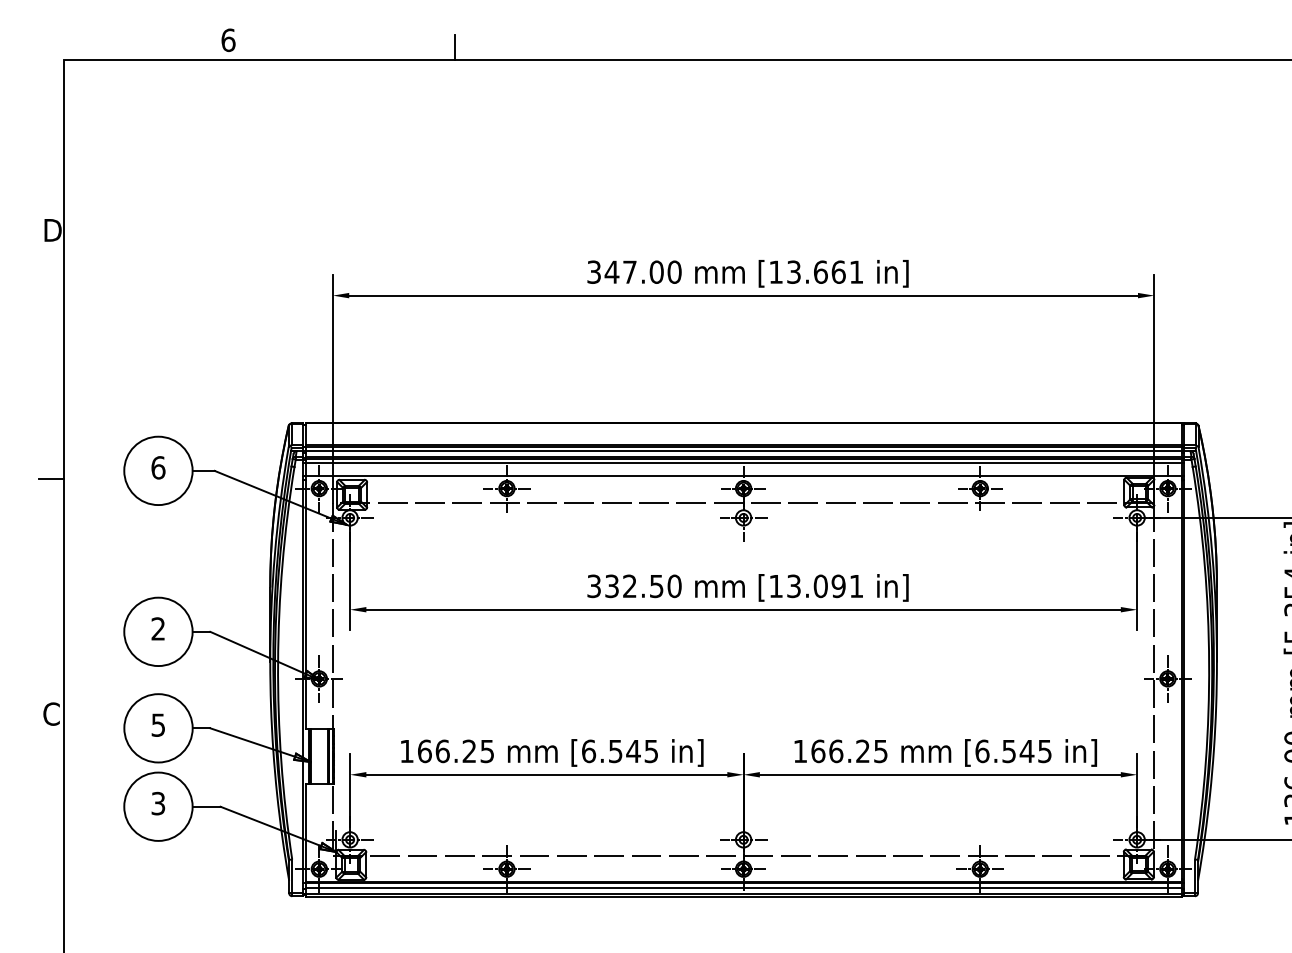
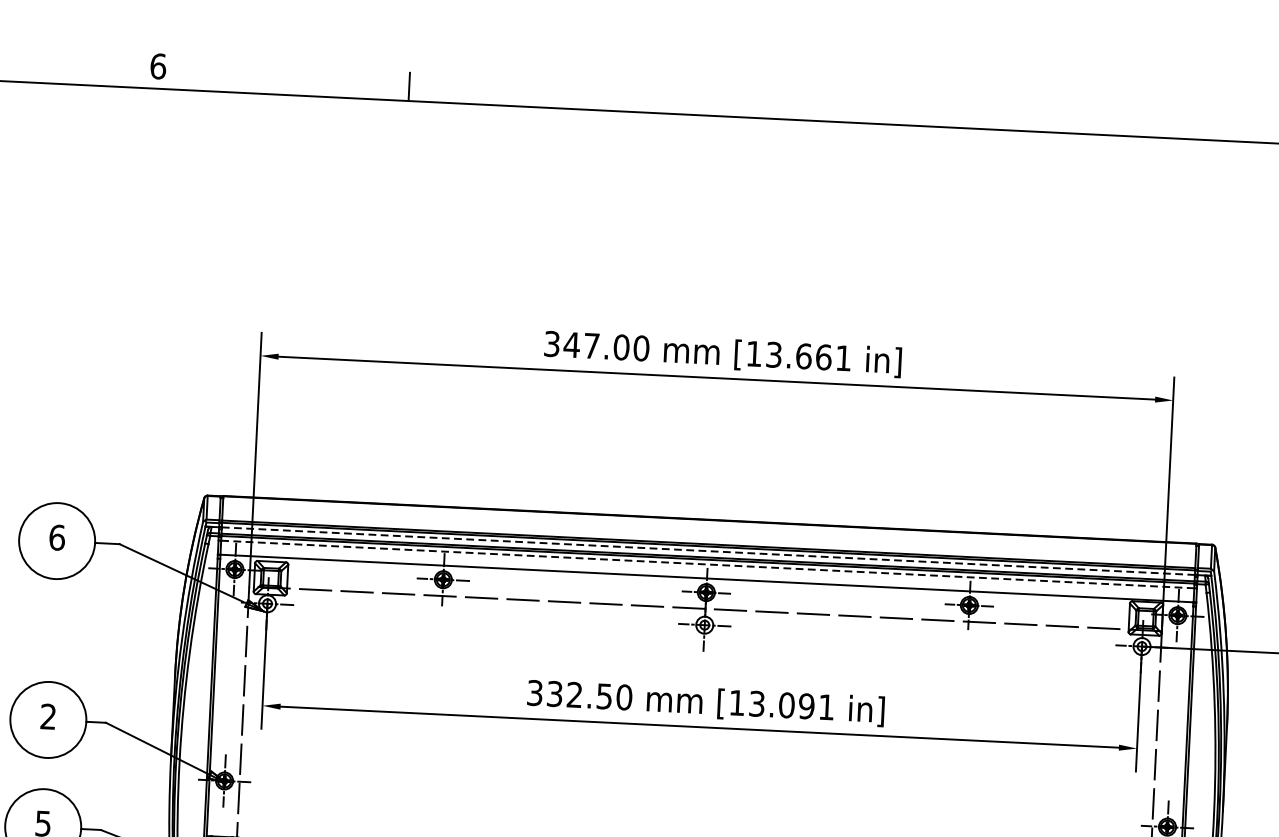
line: (743, 451) -> (708, 551), solid -> dashed
line: (743, 463) -> (707, 564), solid -> dashed

